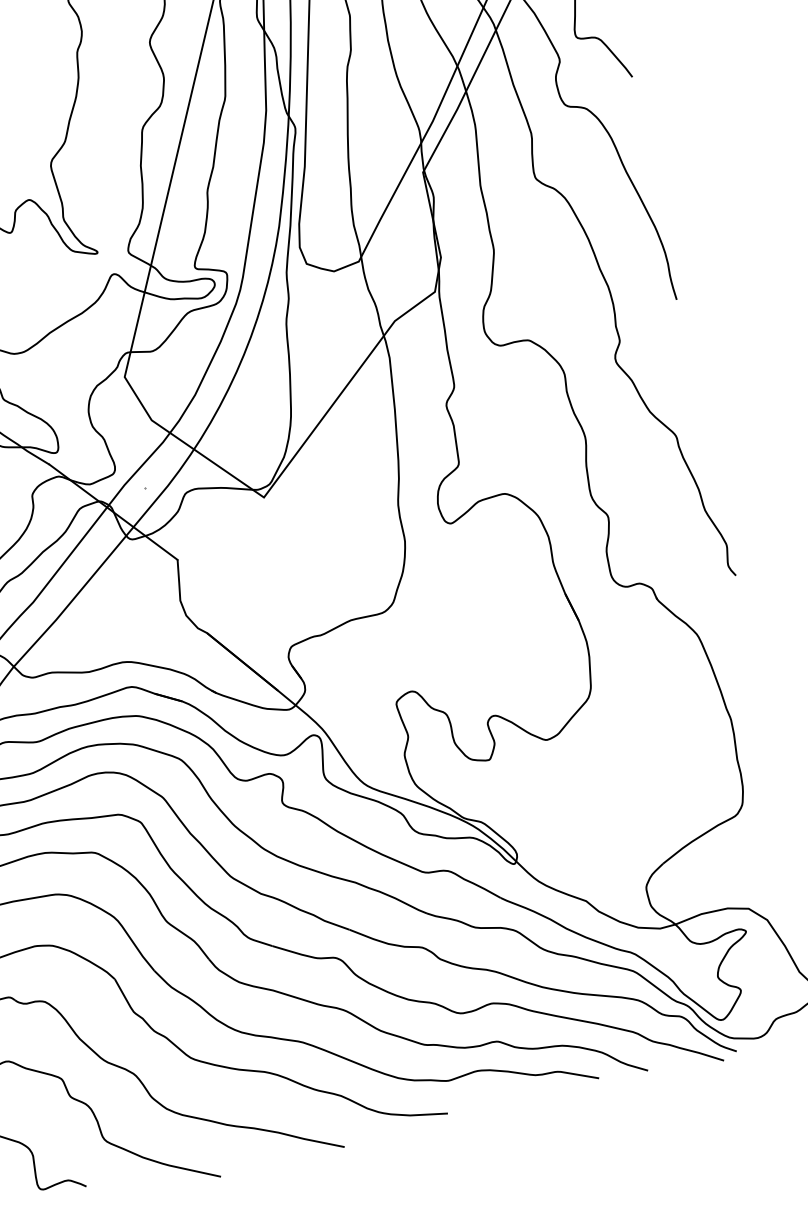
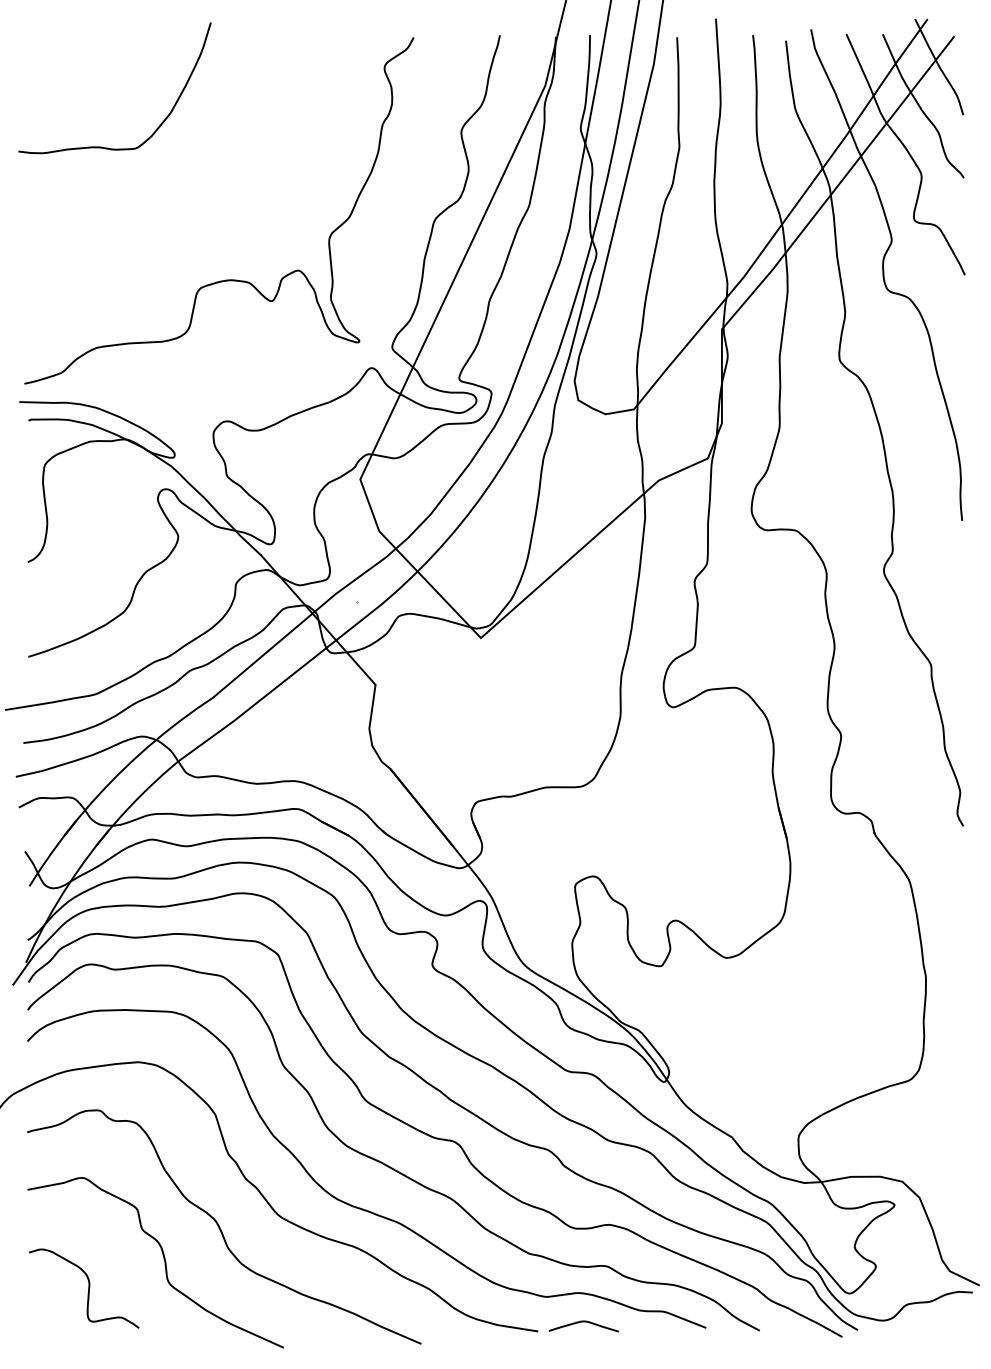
curve: (487, 1096) -> (583, 1322), added

